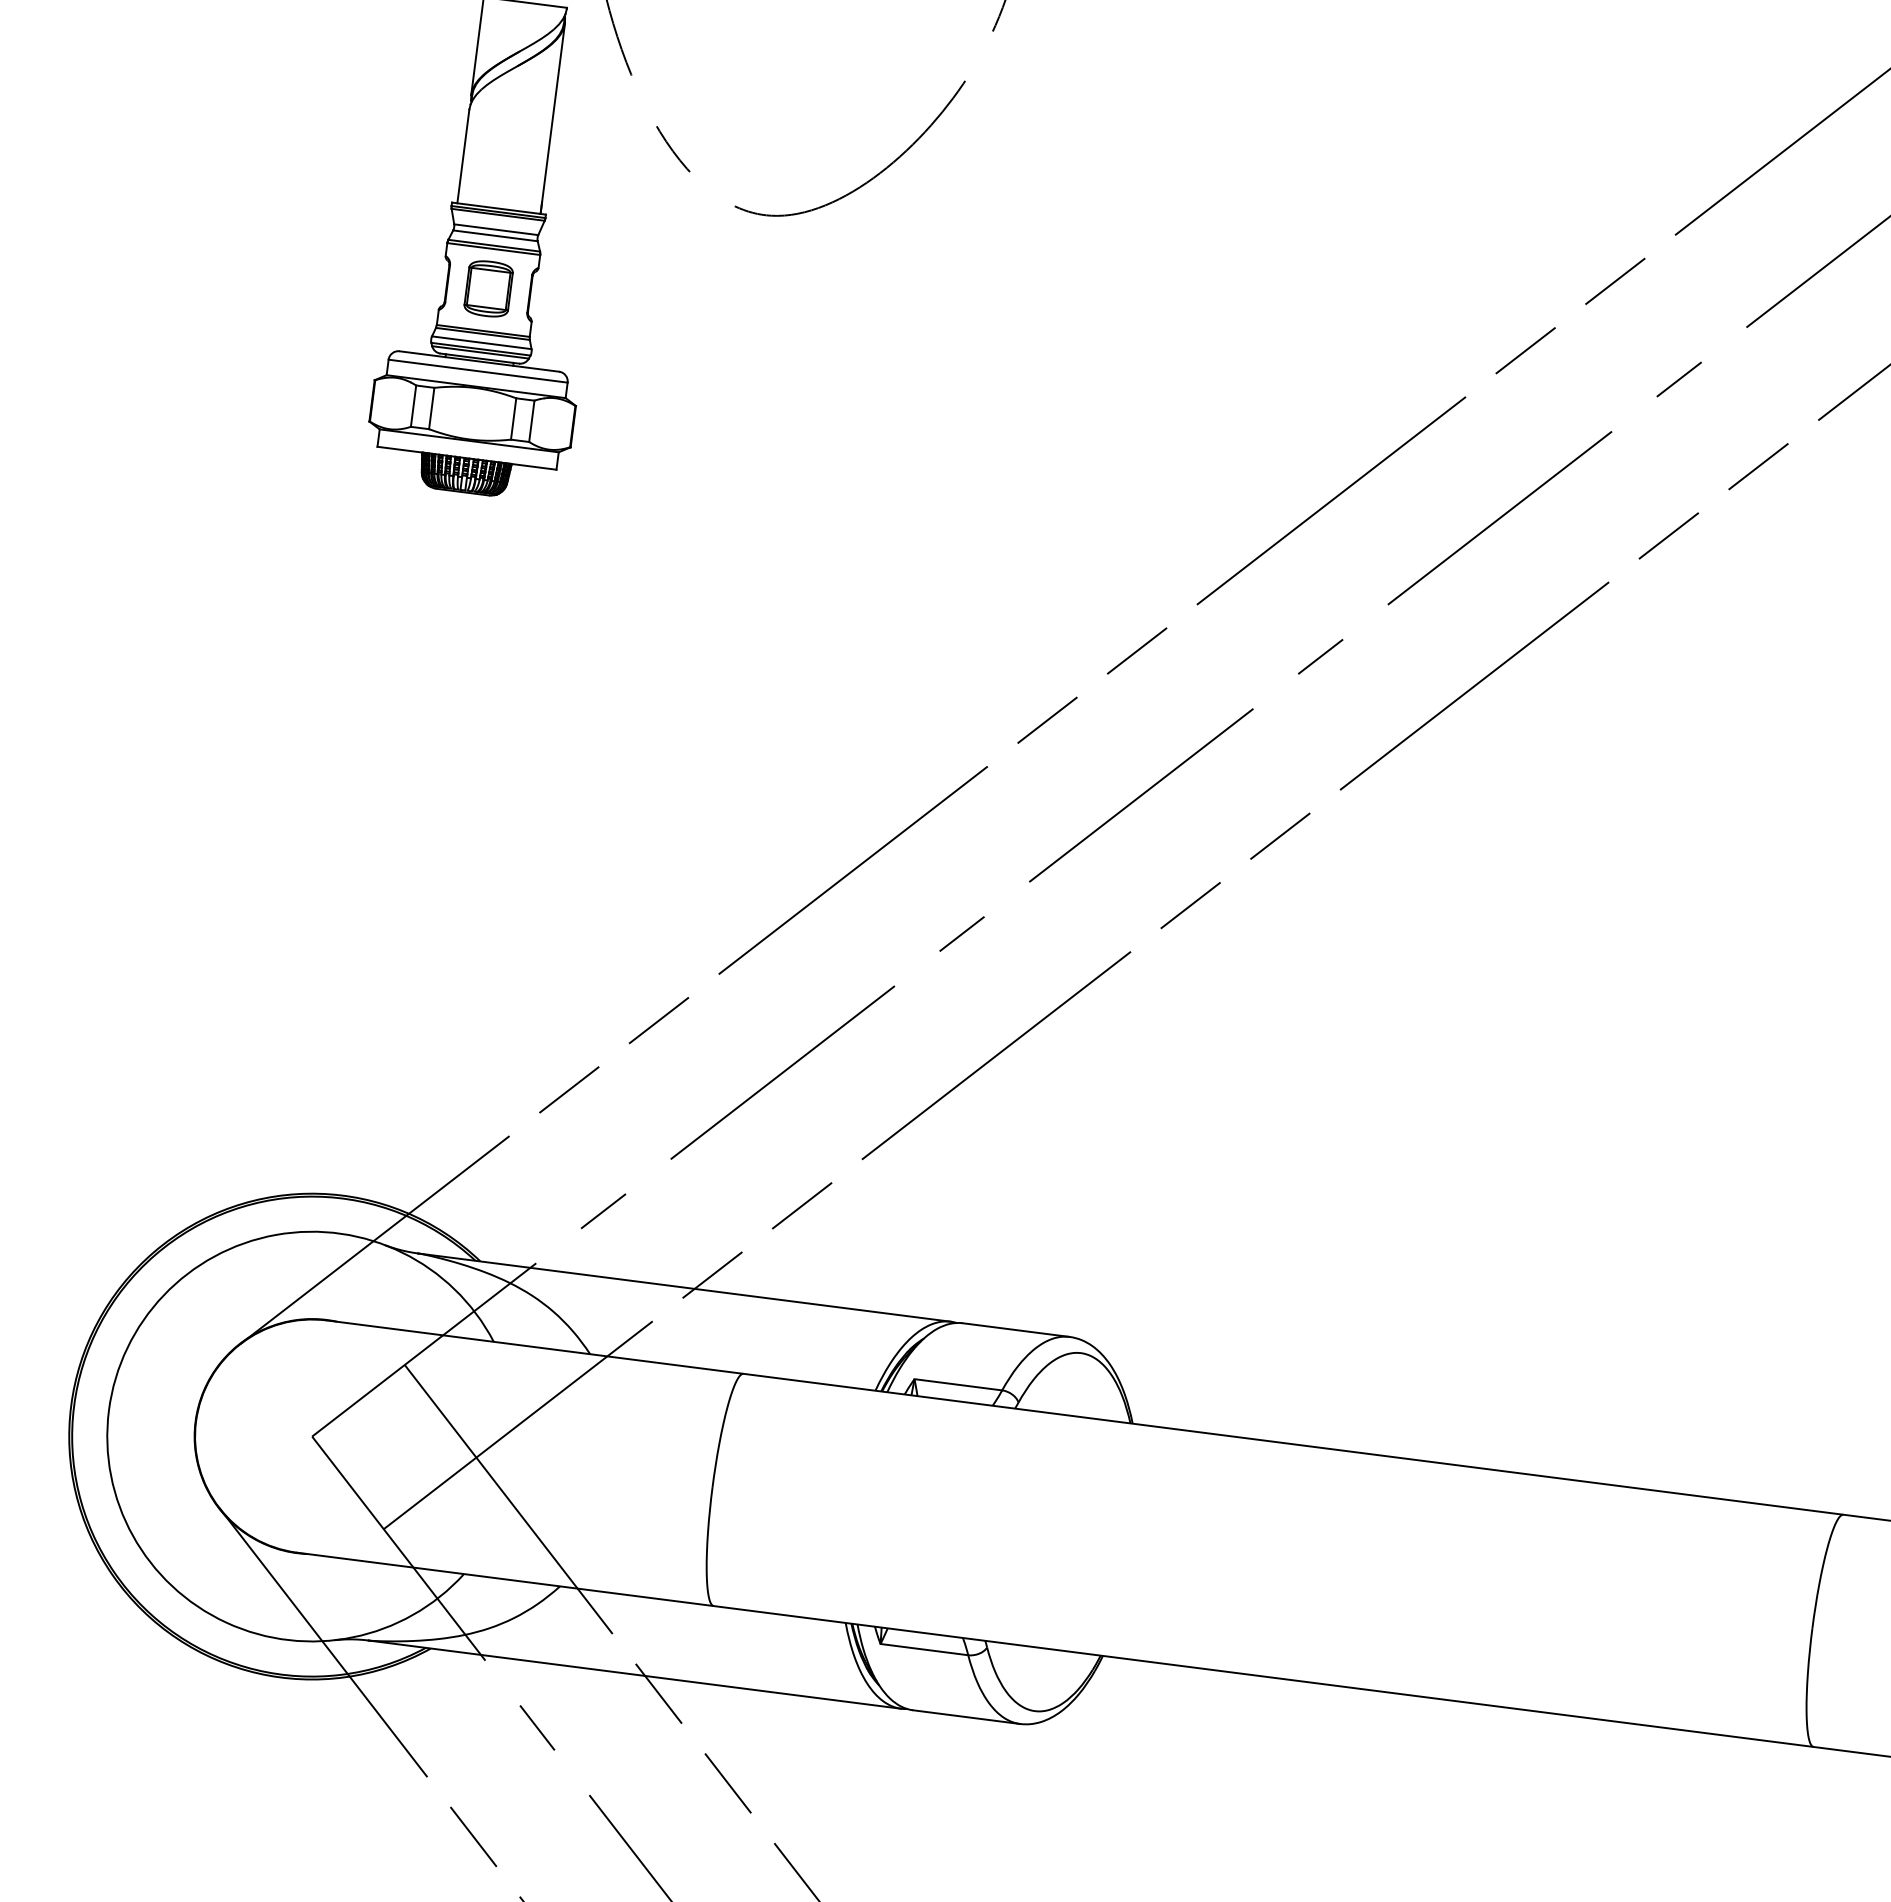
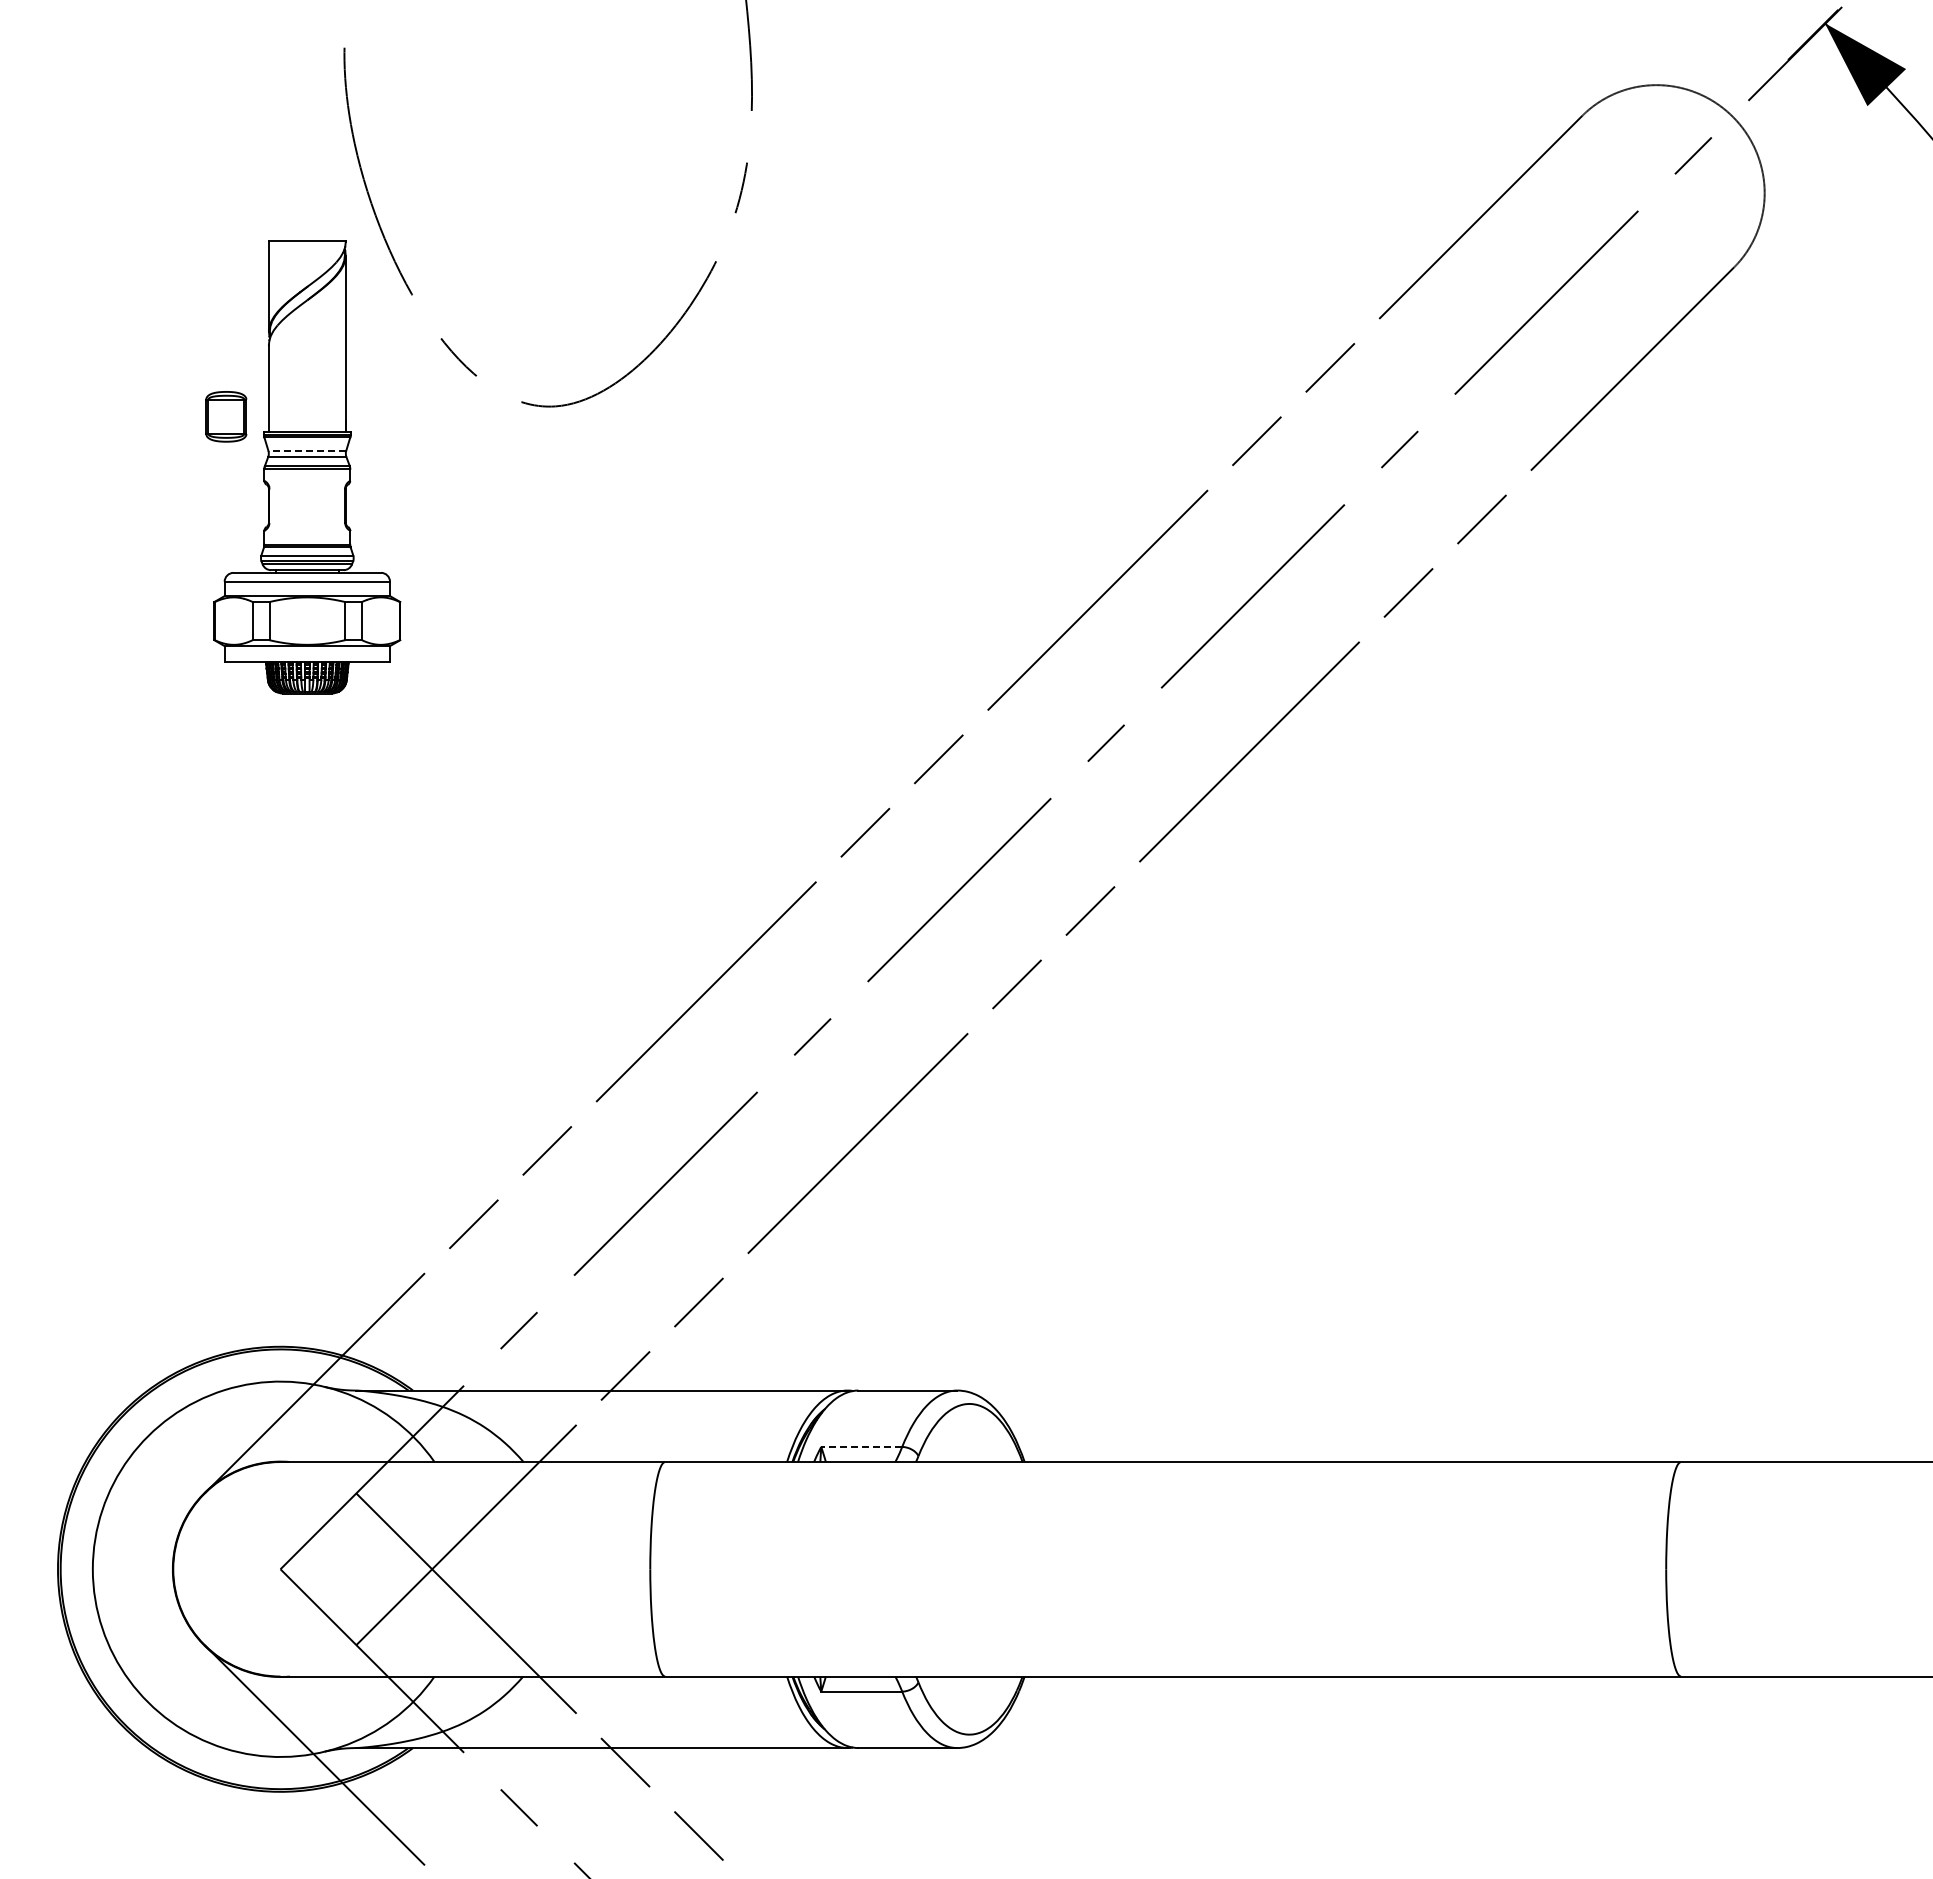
line: (496, 230) -> (307, 451), solid -> dashed
part: (488, 288) -> (226, 416), moved
line: (958, 1385) -> (861, 1447), solid -> dashed

